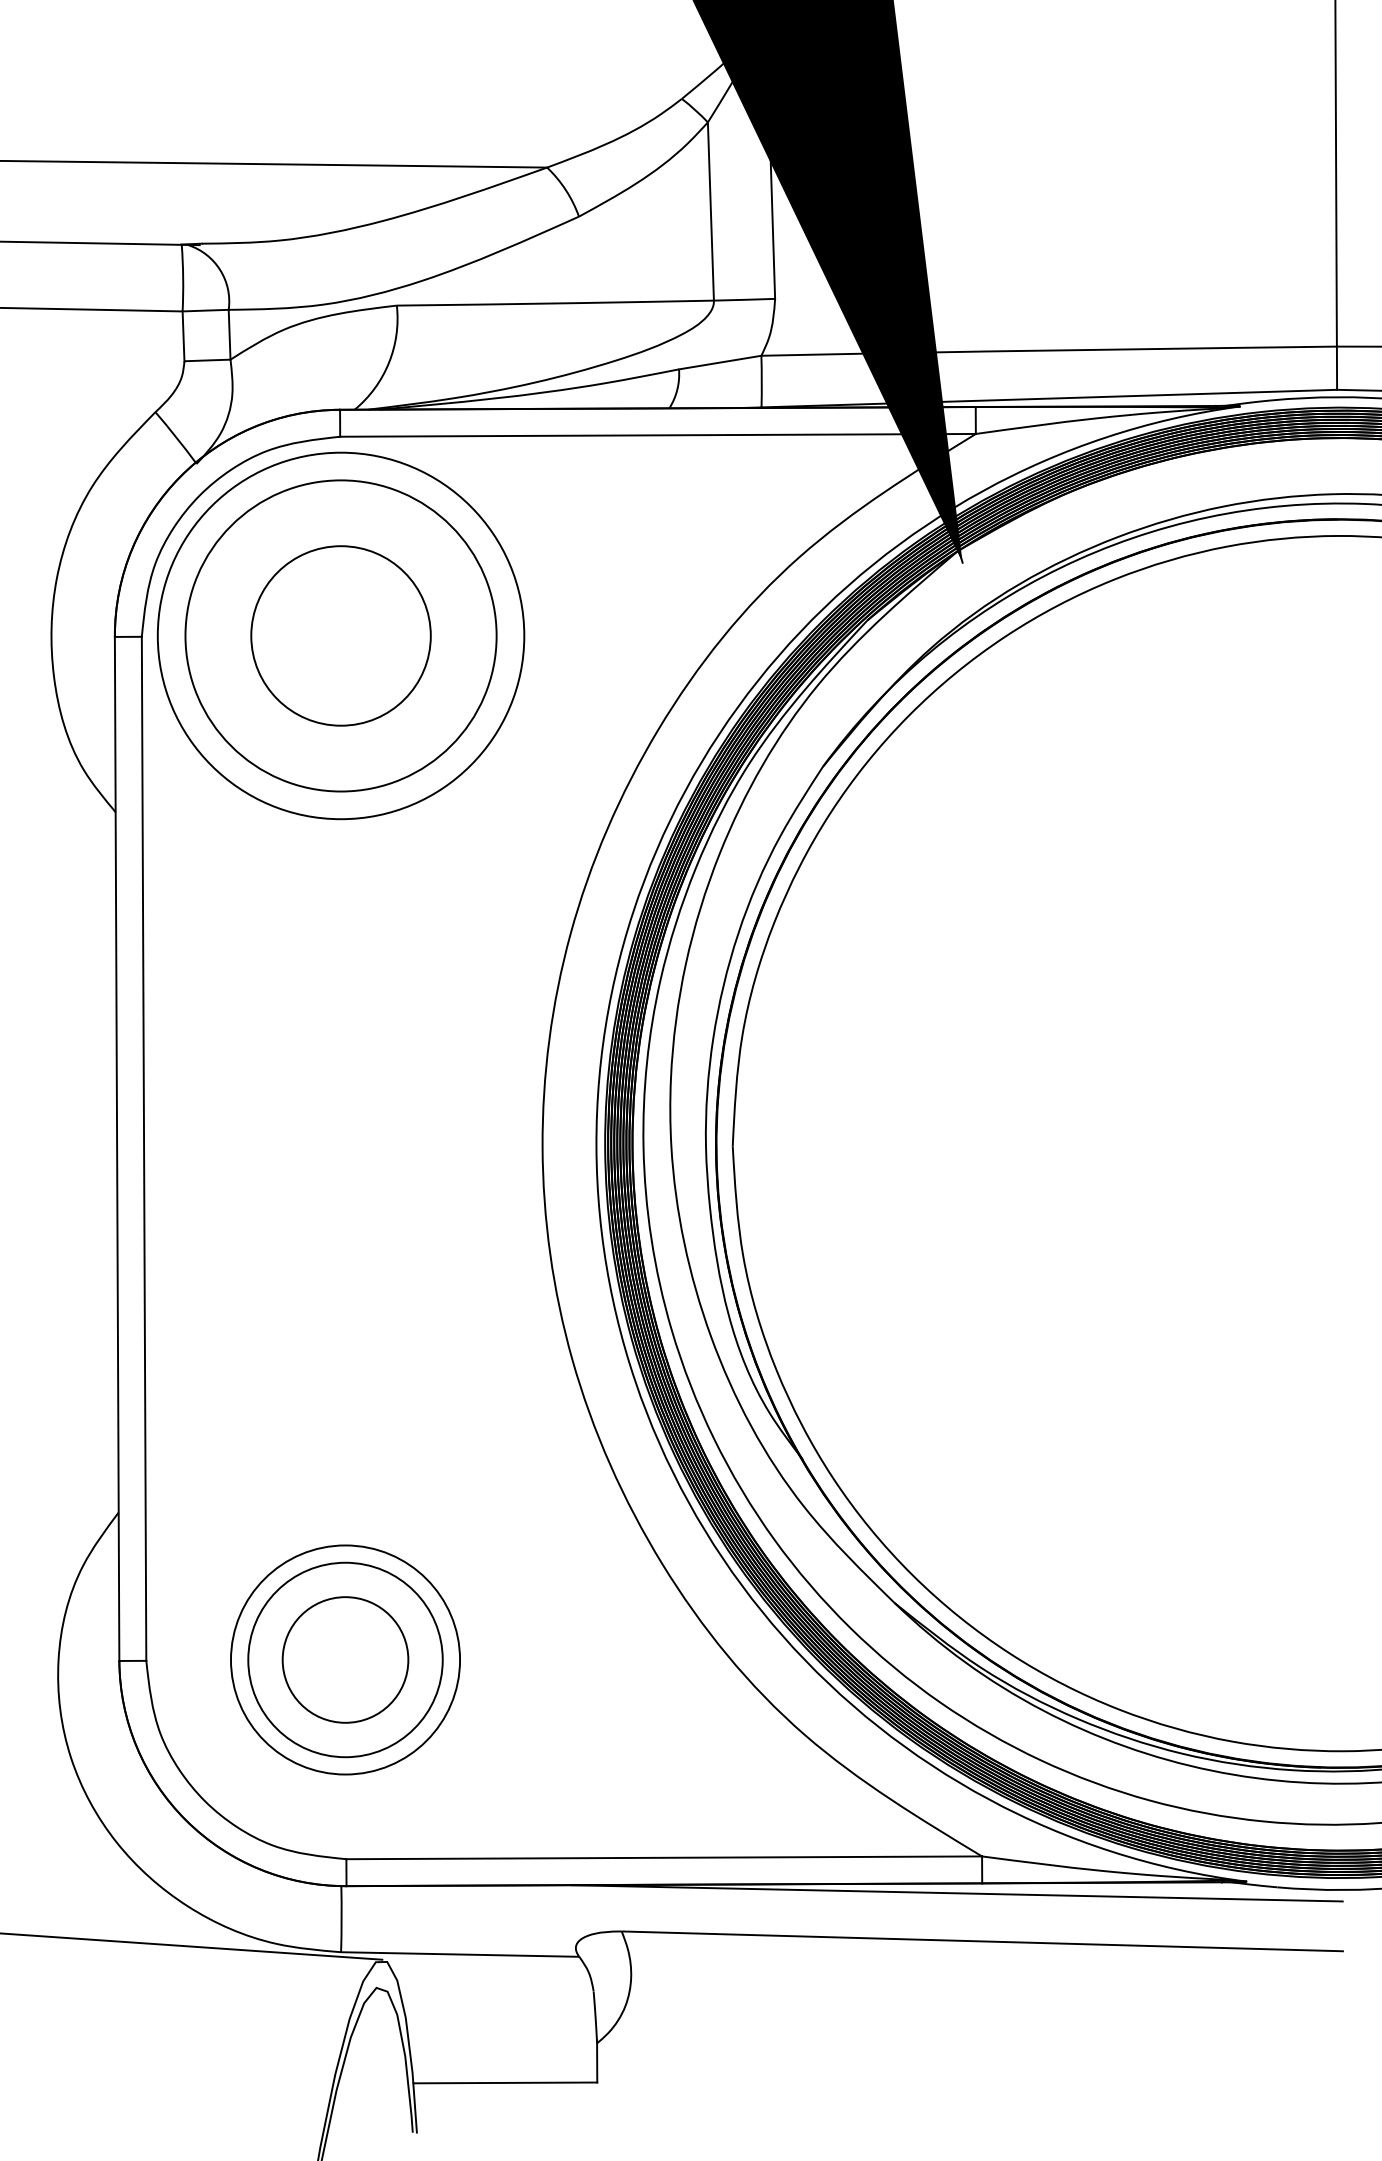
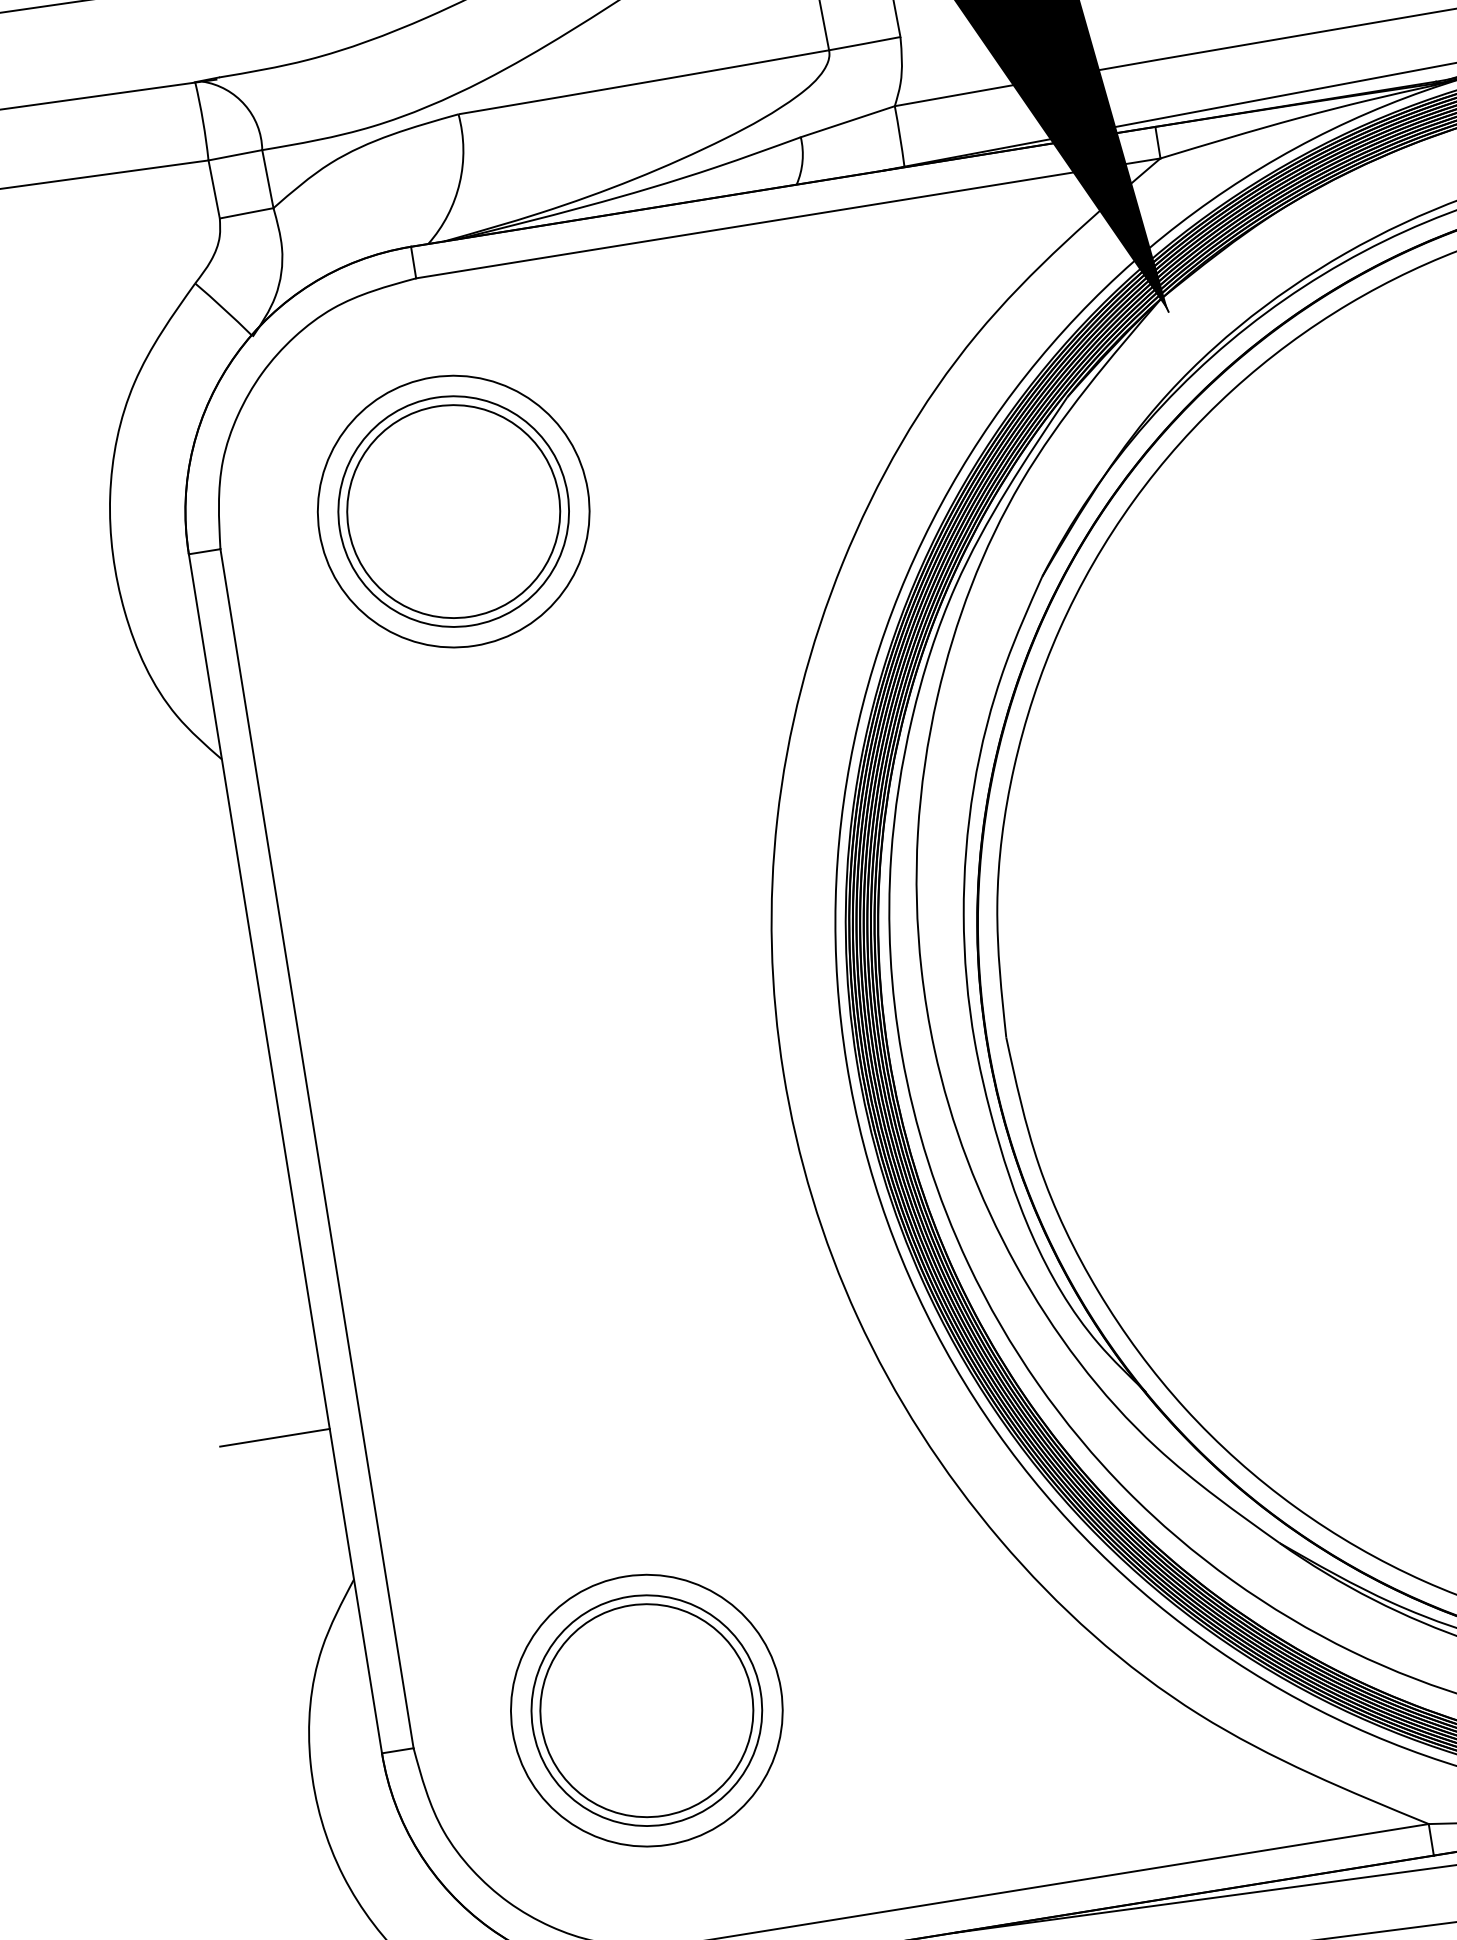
circle: (340, 635) -> (452, 511), size x0.62
circle: (340, 635) -> (452, 511), size x0.62
line: (71, 1383) -> (275, 1436), added
circle: (345, 1659) -> (646, 1710), size x1.43

